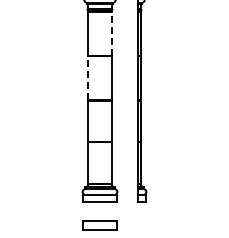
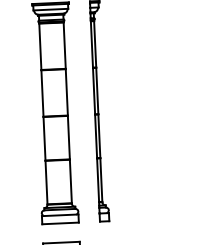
line: (111, 33) -> (64, 45), dashed -> solid
line: (88, 77) -> (42, 92), dashed -> solid

